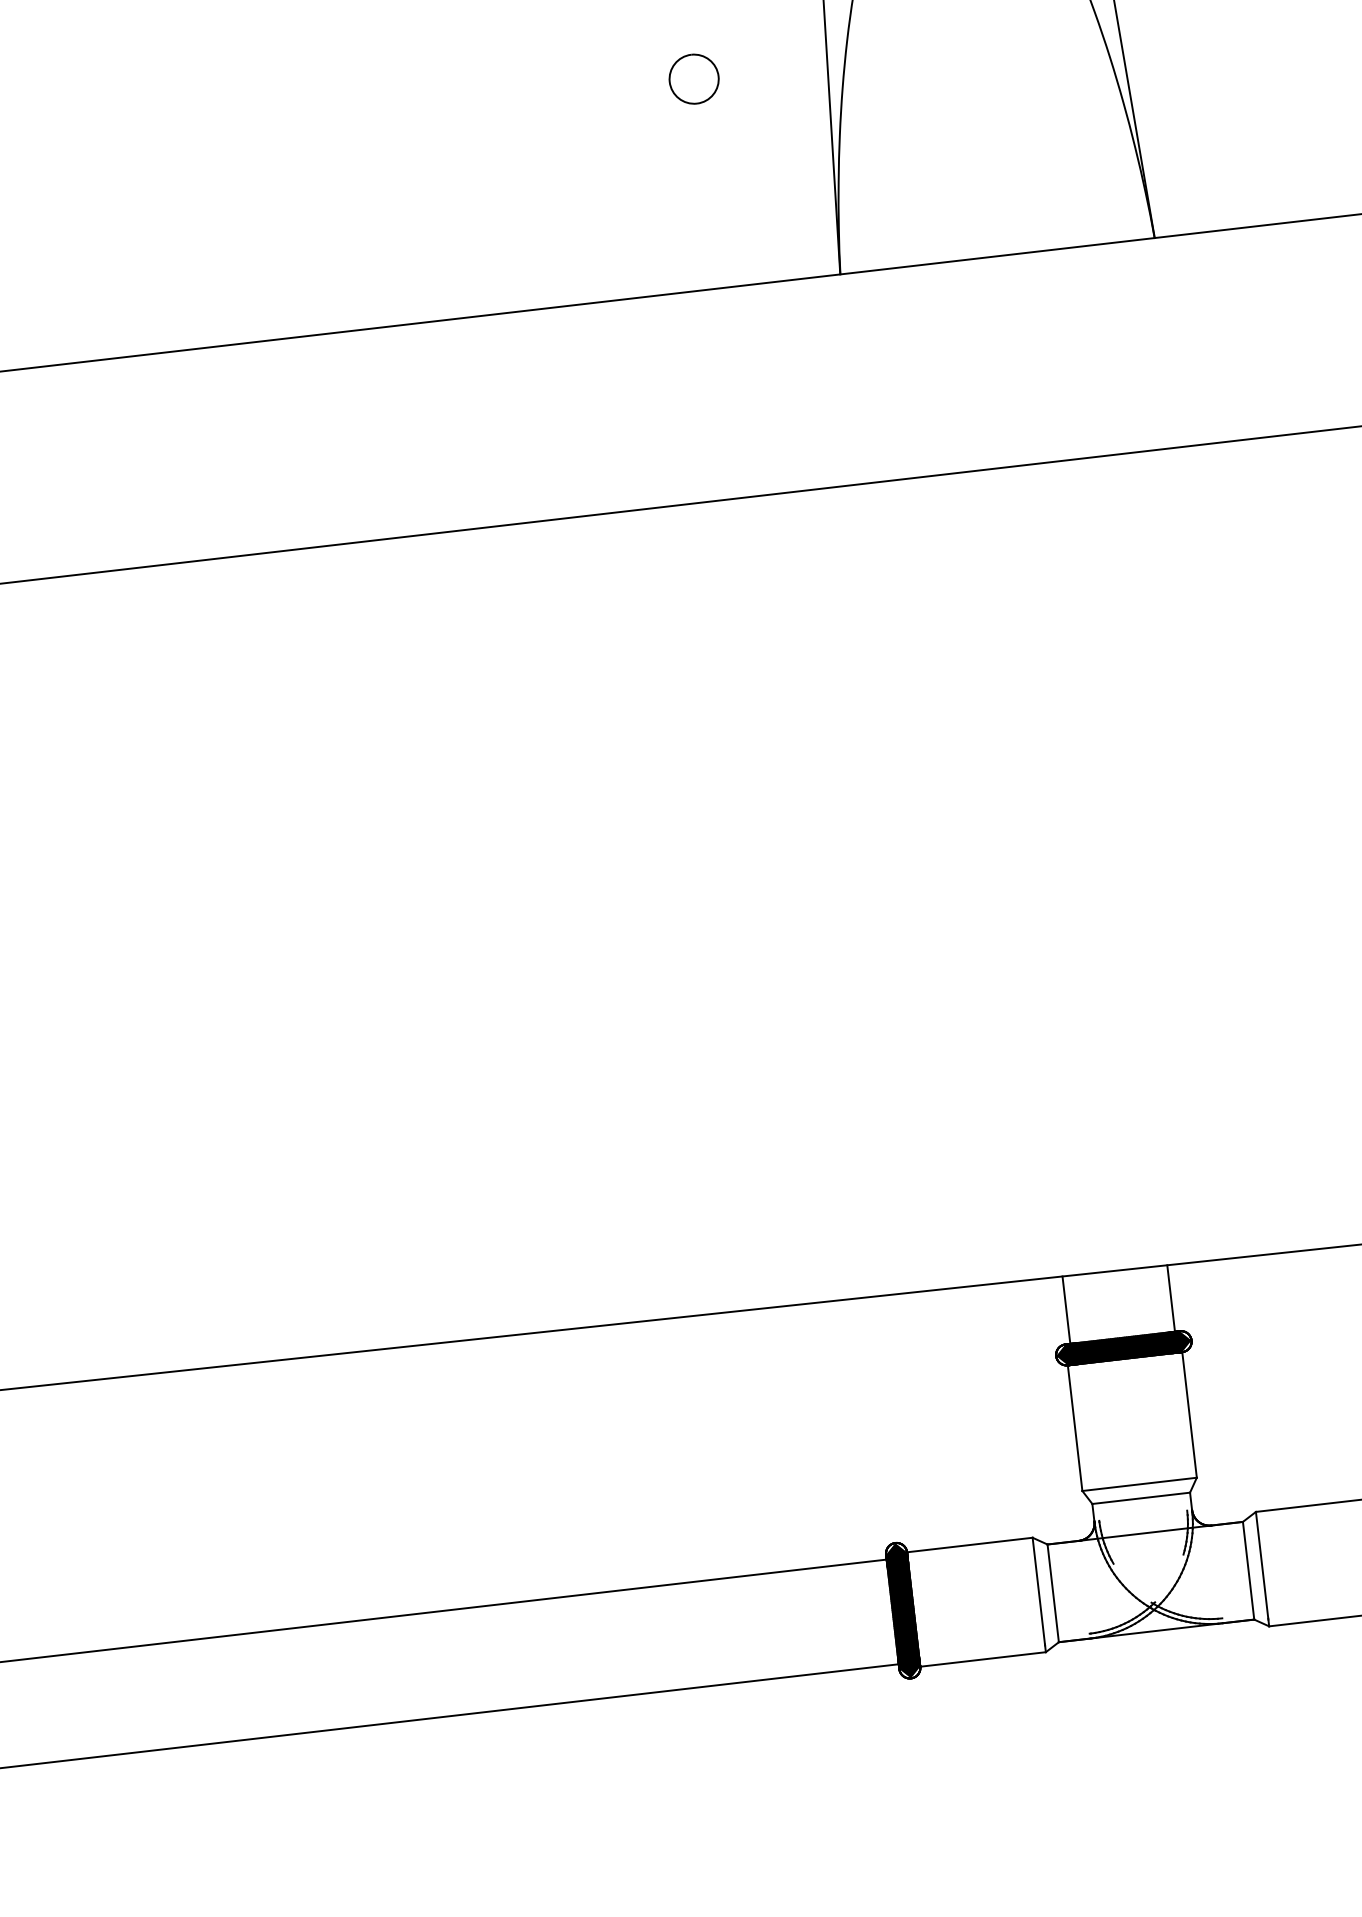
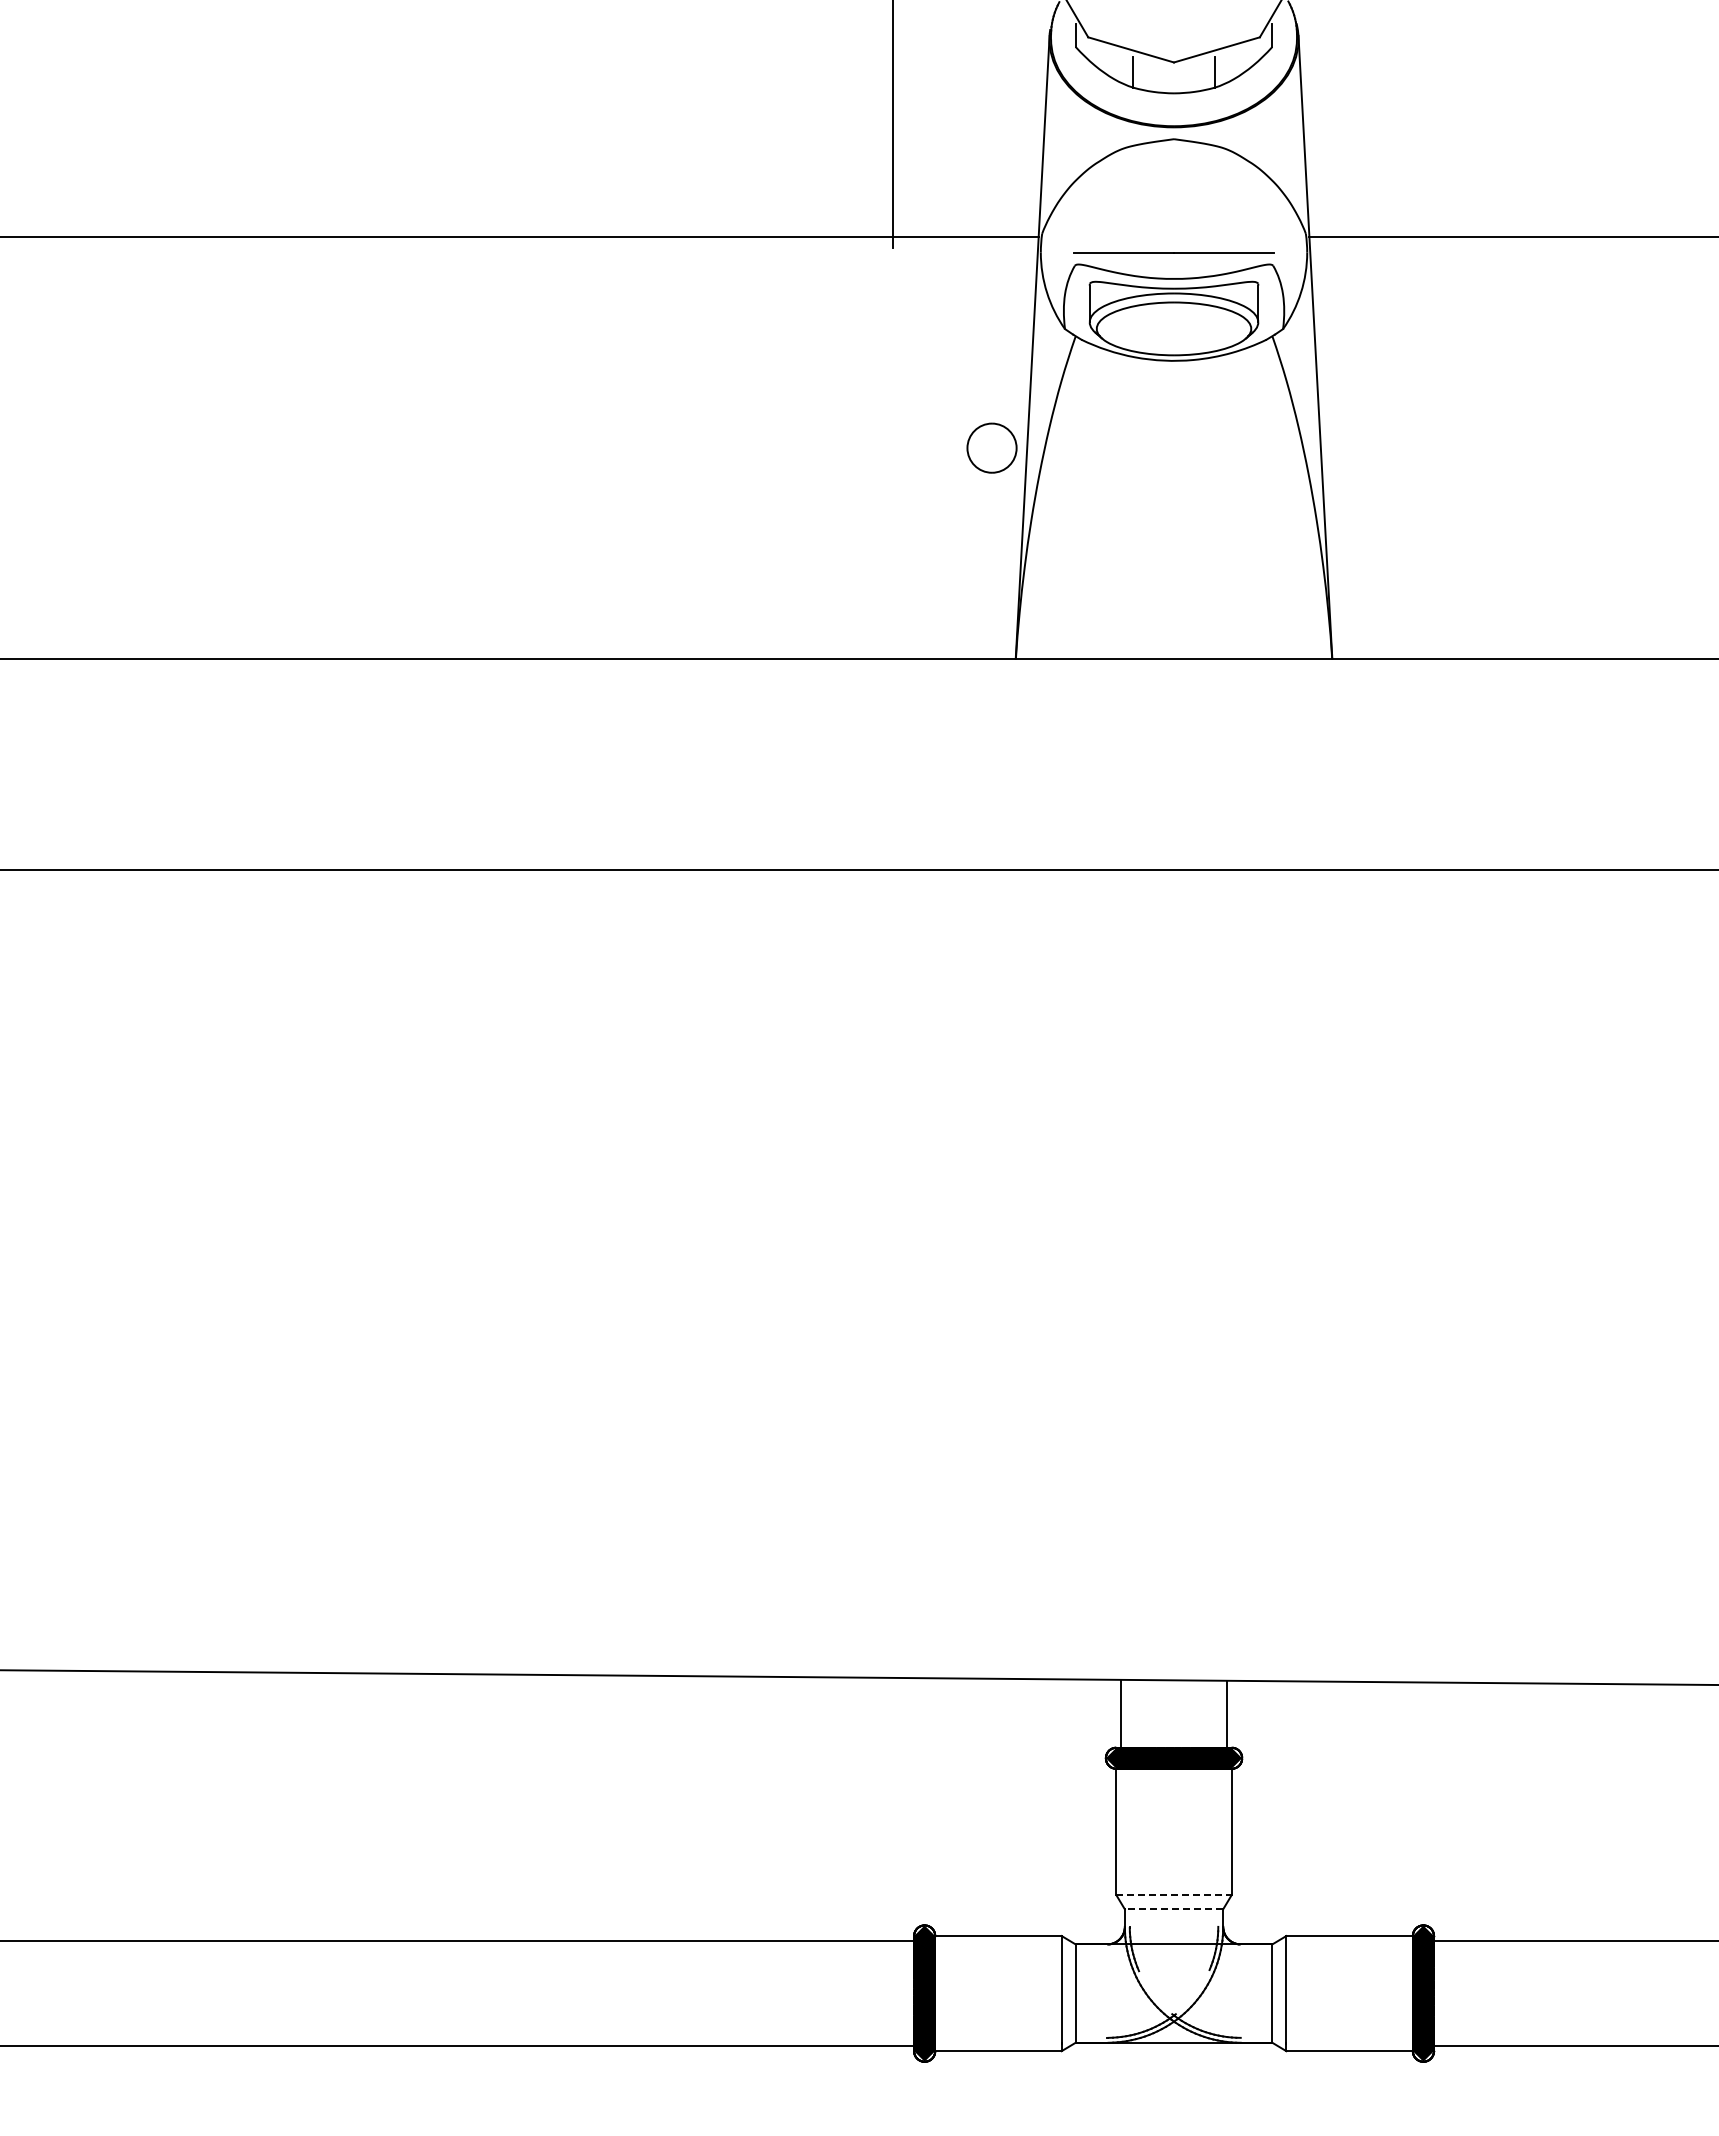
part: (693, 78) -> (991, 447), moved
line: (1140, 1484) -> (1174, 1895), solid -> dashed
line: (1140, 1498) -> (1173, 1909), solid -> dashed

